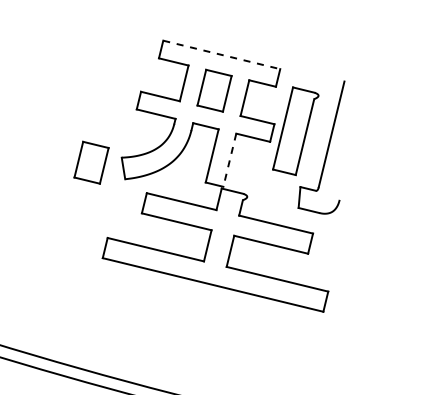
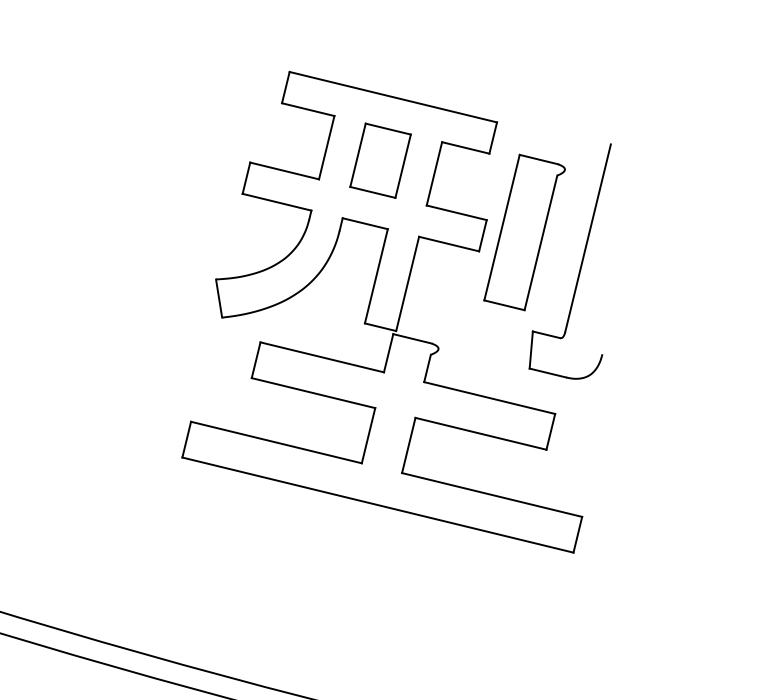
line: (222, 55) -> (394, 98), dashed -> solid
line: (229, 160) -> (407, 284), dashed -> solid
part: (91, 162) -> (162, 287), removed

